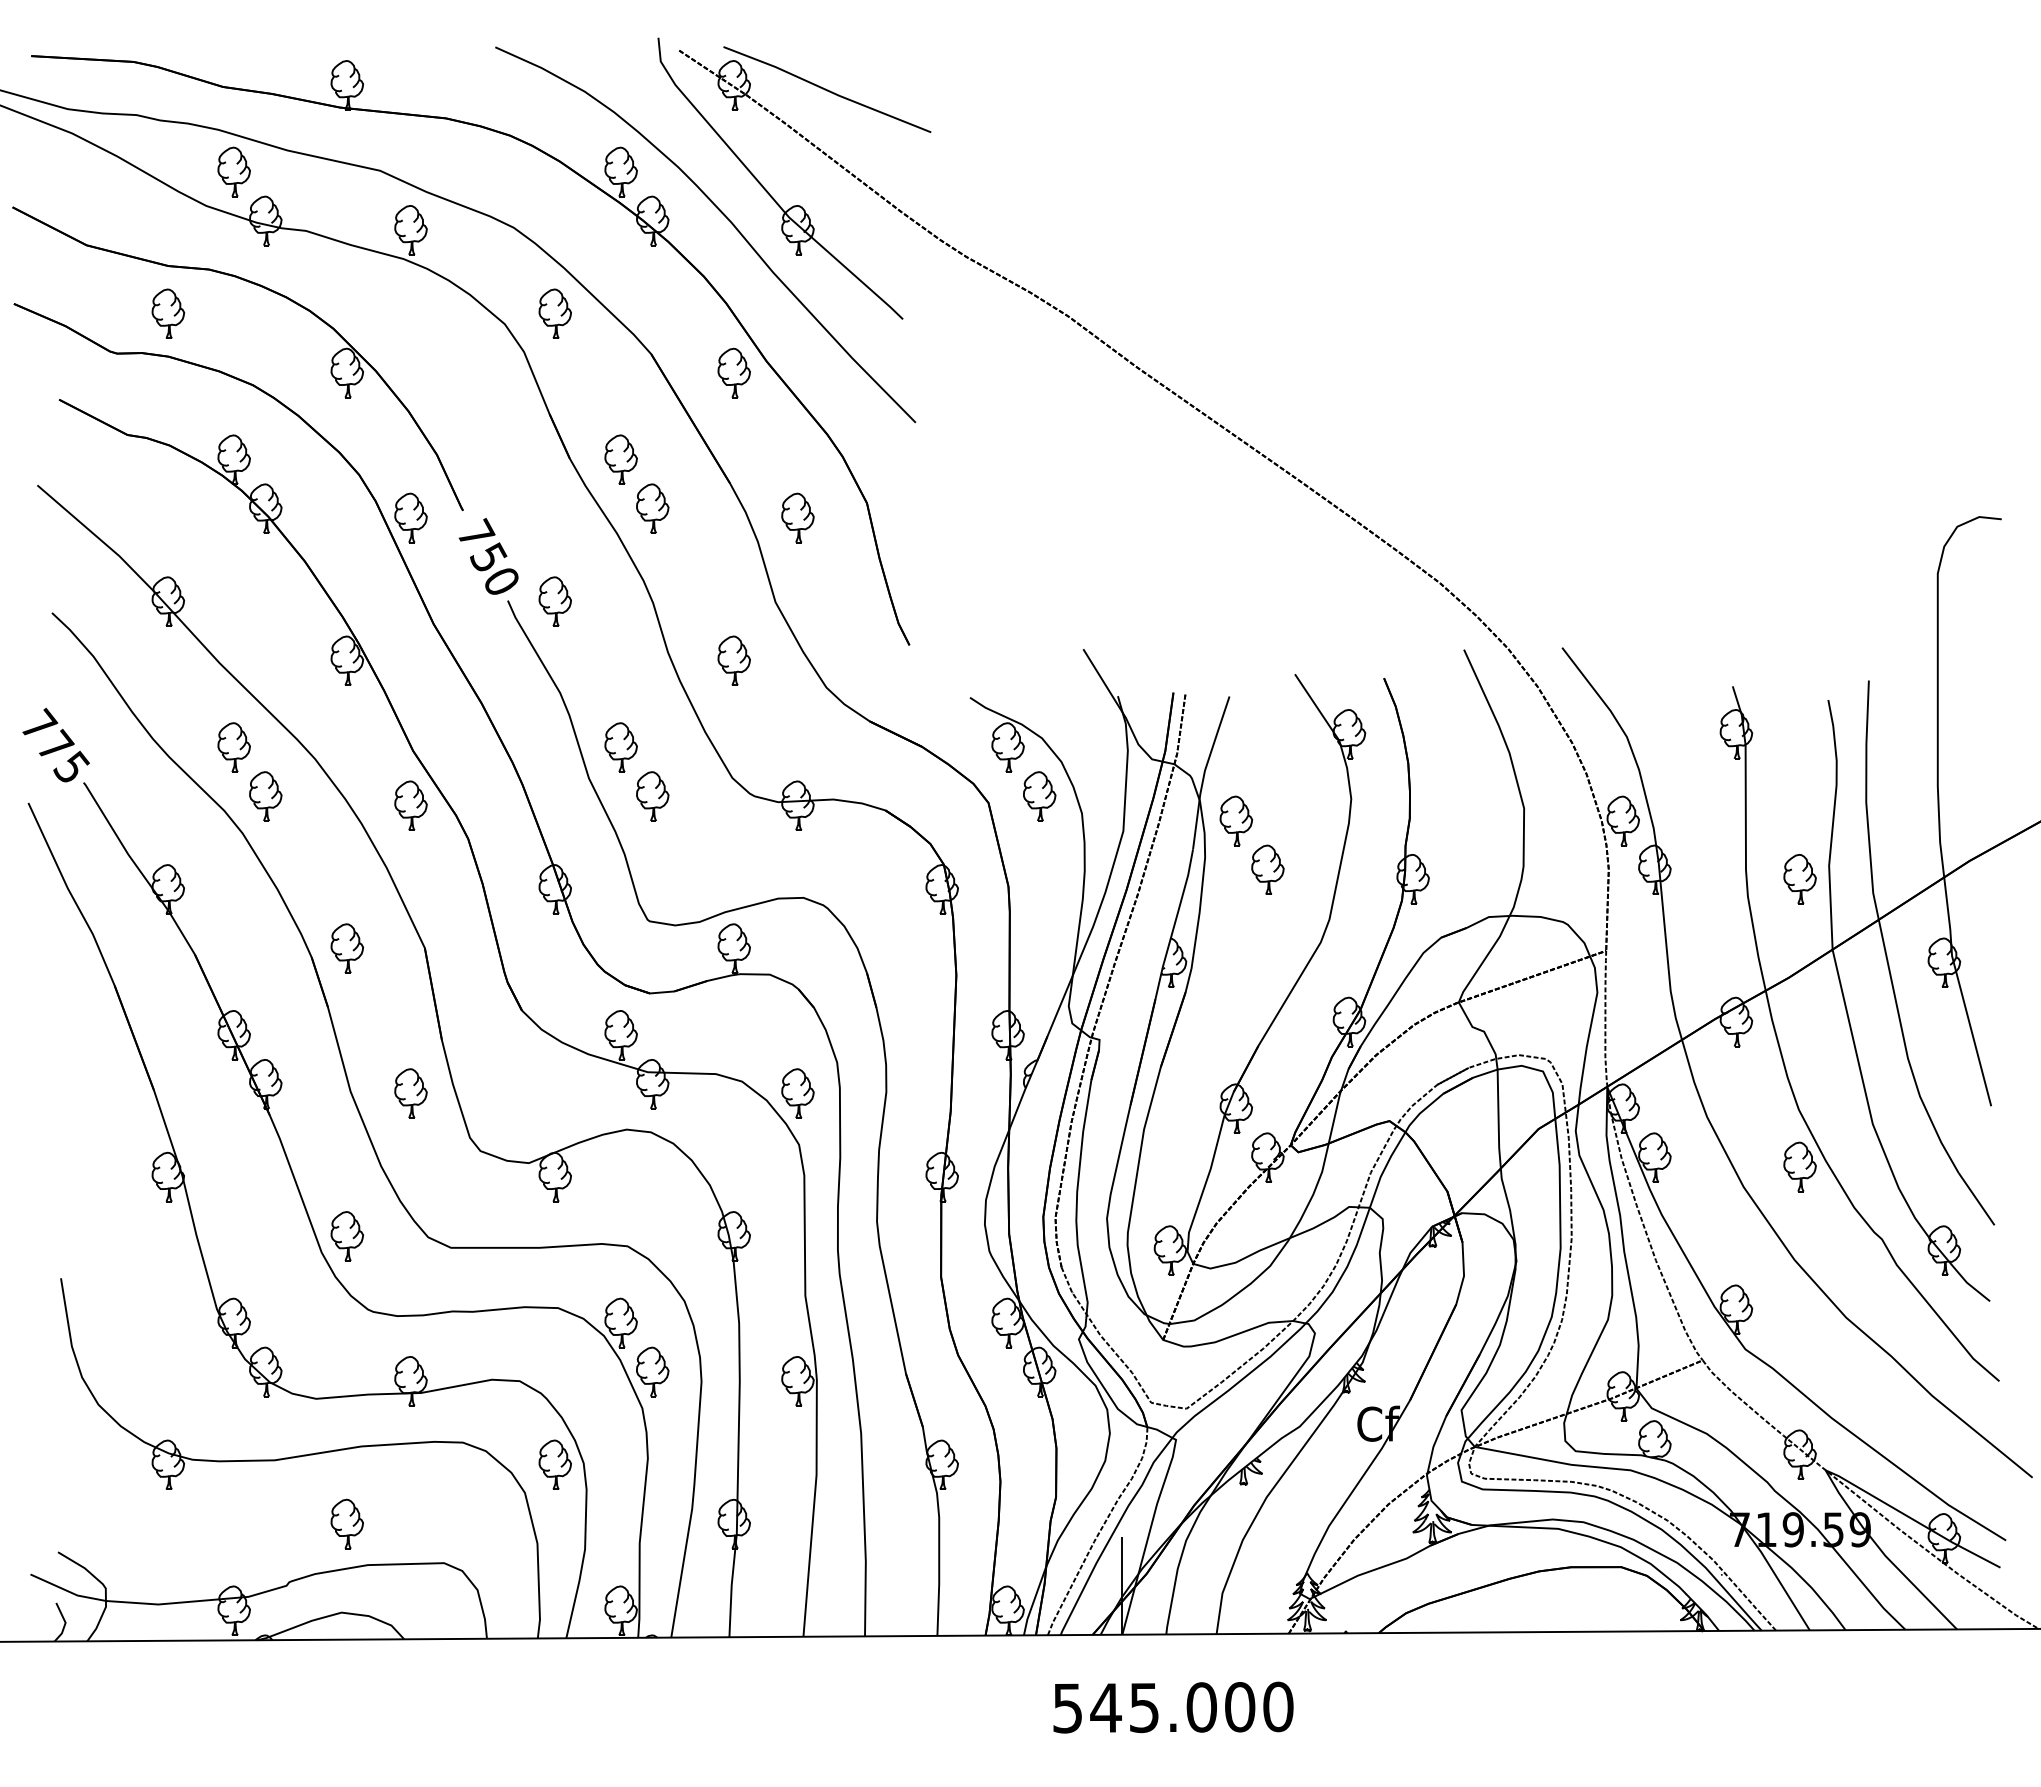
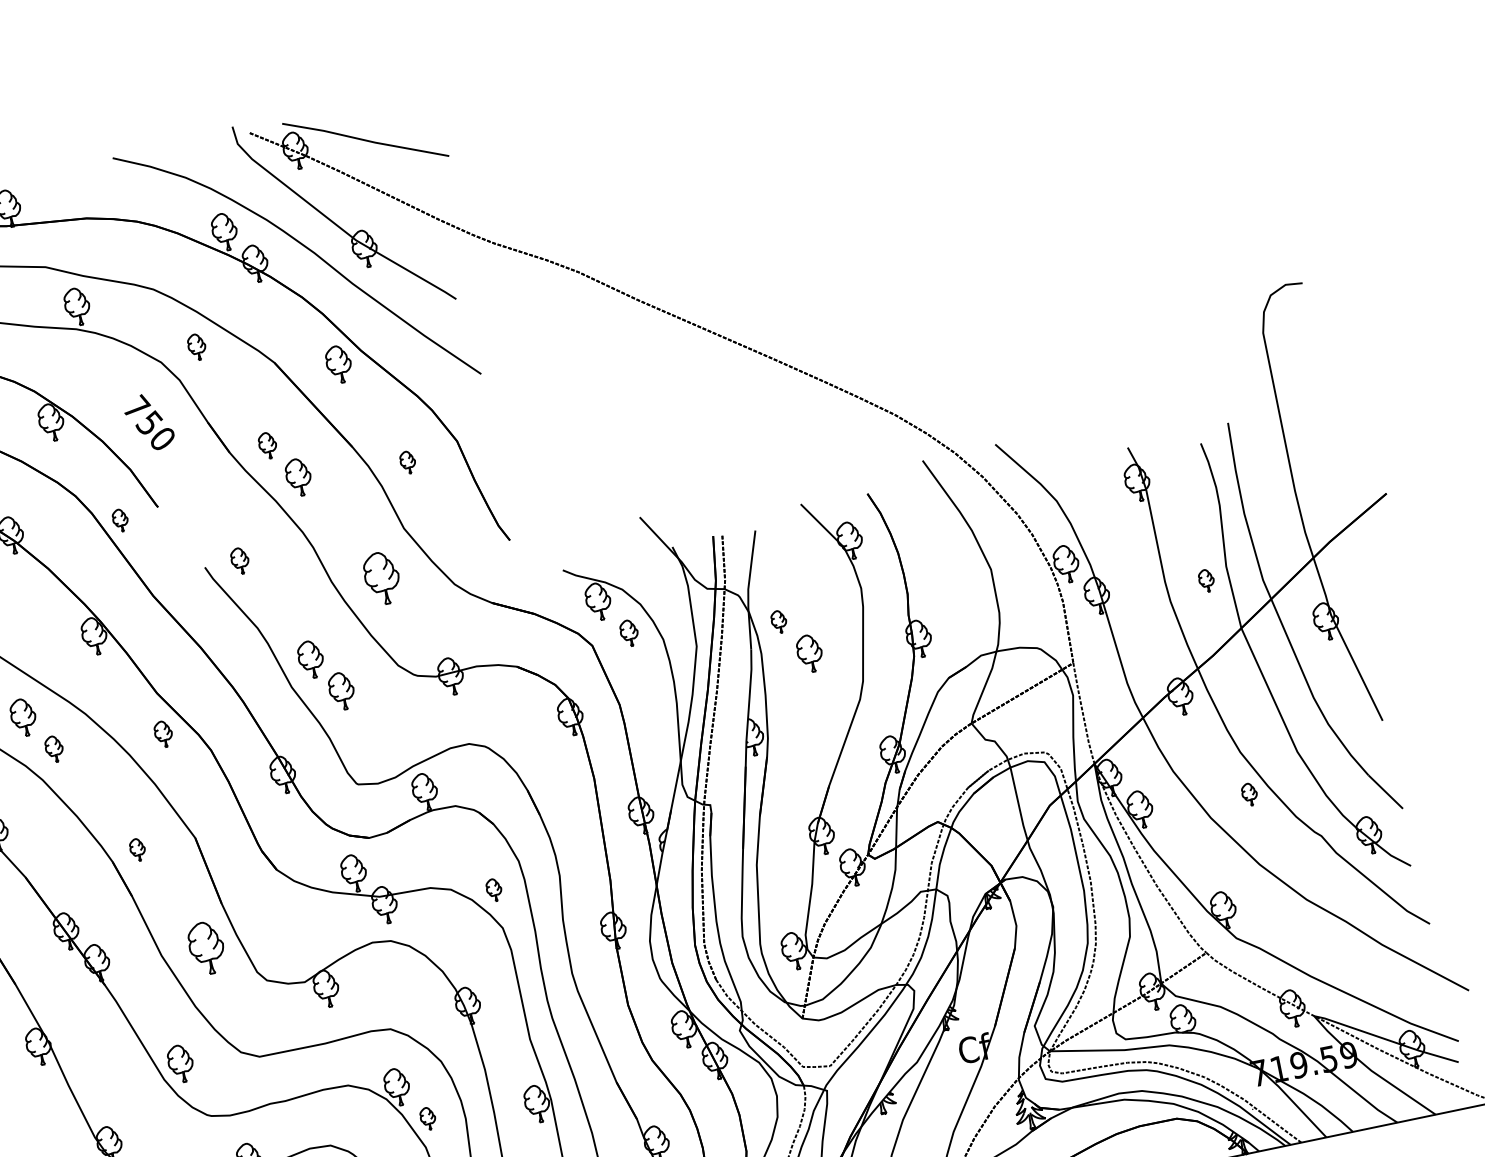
part: (554, 313) -> (196, 347), size x0.7
part: (620, 459) -> (267, 445), size x0.7
part: (410, 517) -> (120, 520), size x0.6
part: (797, 517) -> (407, 462), size x0.6
text: (488, 556) -> (149, 422), moved
part: (554, 601) -> (239, 561), size x0.7
part: (733, 660) -> (381, 578), size x1.4
part: (265, 796) -> (54, 749), size x0.7
part: (1039, 796) -> (629, 633), size x0.7
part: (410, 805) -> (163, 734), size x0.7
part: (1236, 820) -> (779, 621), size x0.6
part: (1799, 879) -> (1206, 581), size x0.6
part: (347, 948) -> (137, 849), size x0.6
part: (410, 1093) -> (206, 948), size x1.4
part: (797, 1093) -> (493, 890), size x0.6
part: (1799, 1166) -> (1249, 794), size x0.6
part: (652, 1371) -> (427, 1118), size x0.6

